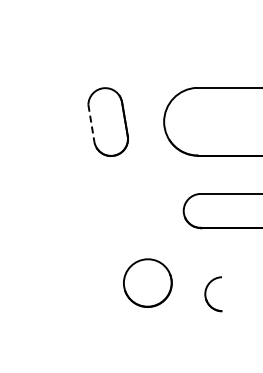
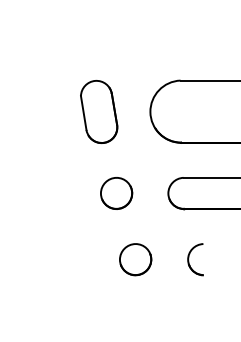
line: (91, 123) -> (83, 113), dashed -> solid
part: (127, 210) -> (116, 192), added
part: (148, 283) -> (136, 259), size x0.71
part: (206, 294) -> (189, 259), moved

